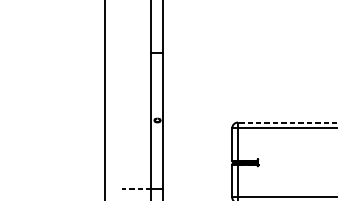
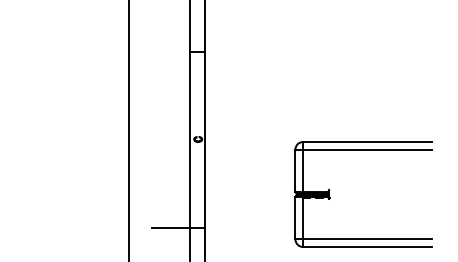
line: (287, 122) -> (367, 142), dashed -> solid
line: (136, 188) -> (170, 228), dashed -> solid

